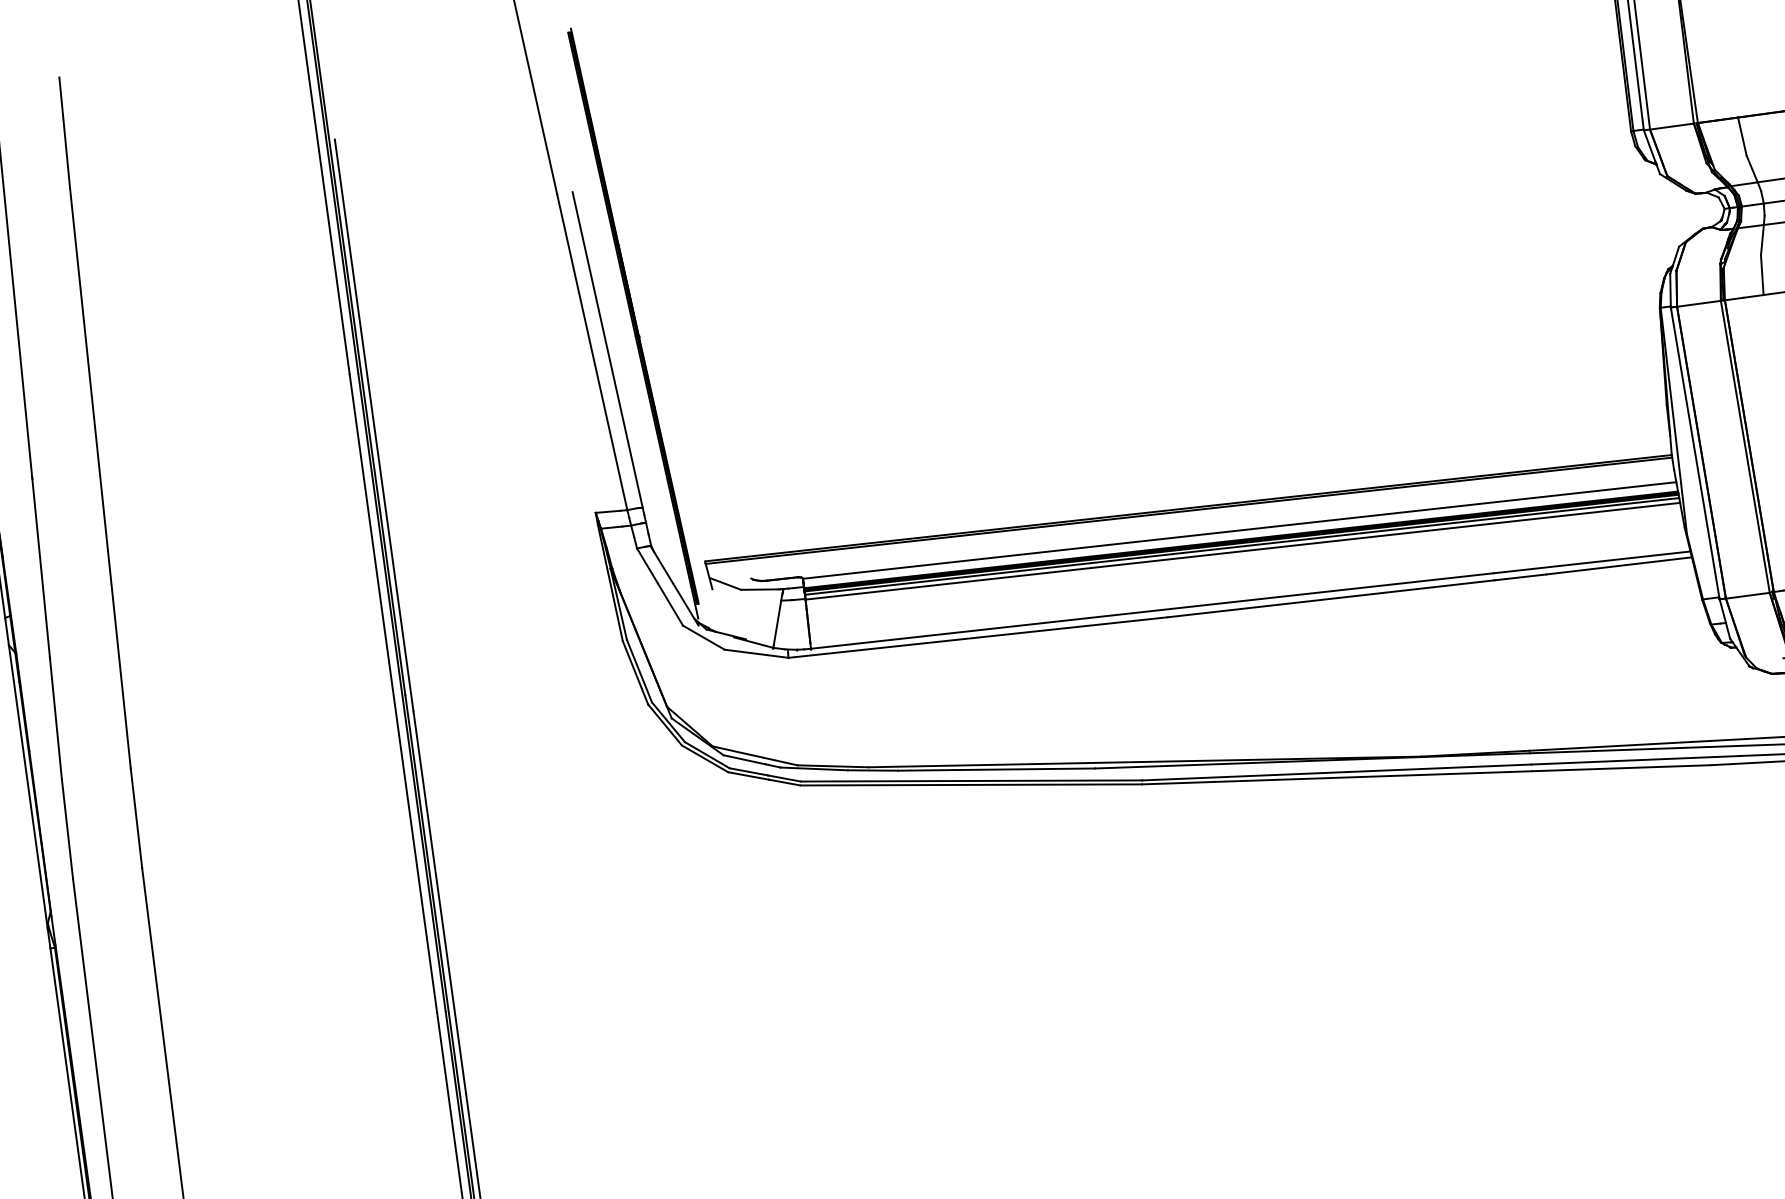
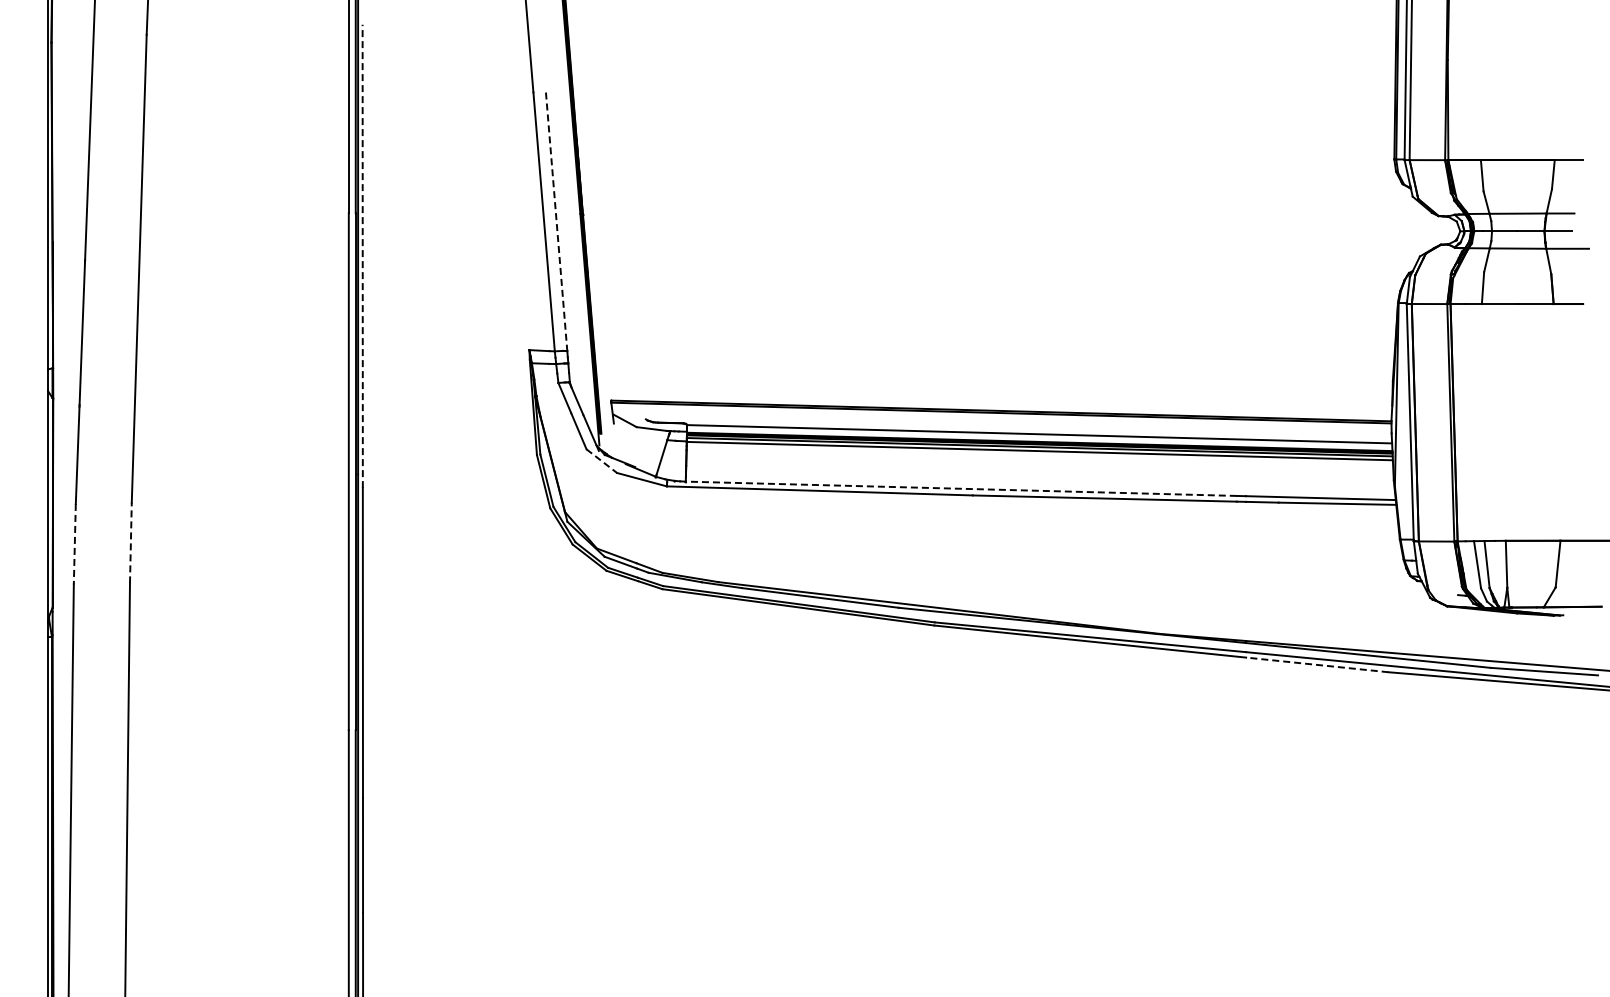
line: (607, 349) -> (556, 221), solid -> dashed
line: (373, 425) -> (362, 256), solid -> dashed
line: (1152, 610) -> (961, 488), solid -> dashed
line: (704, 638) -> (602, 461), solid -> dashed
line: (1621, 767) -> (1317, 664), solid -> dashed
line: (135, 817) -> (130, 542), solid -> dashed
line: (67, 829) -> (74, 544), solid -> dashed

